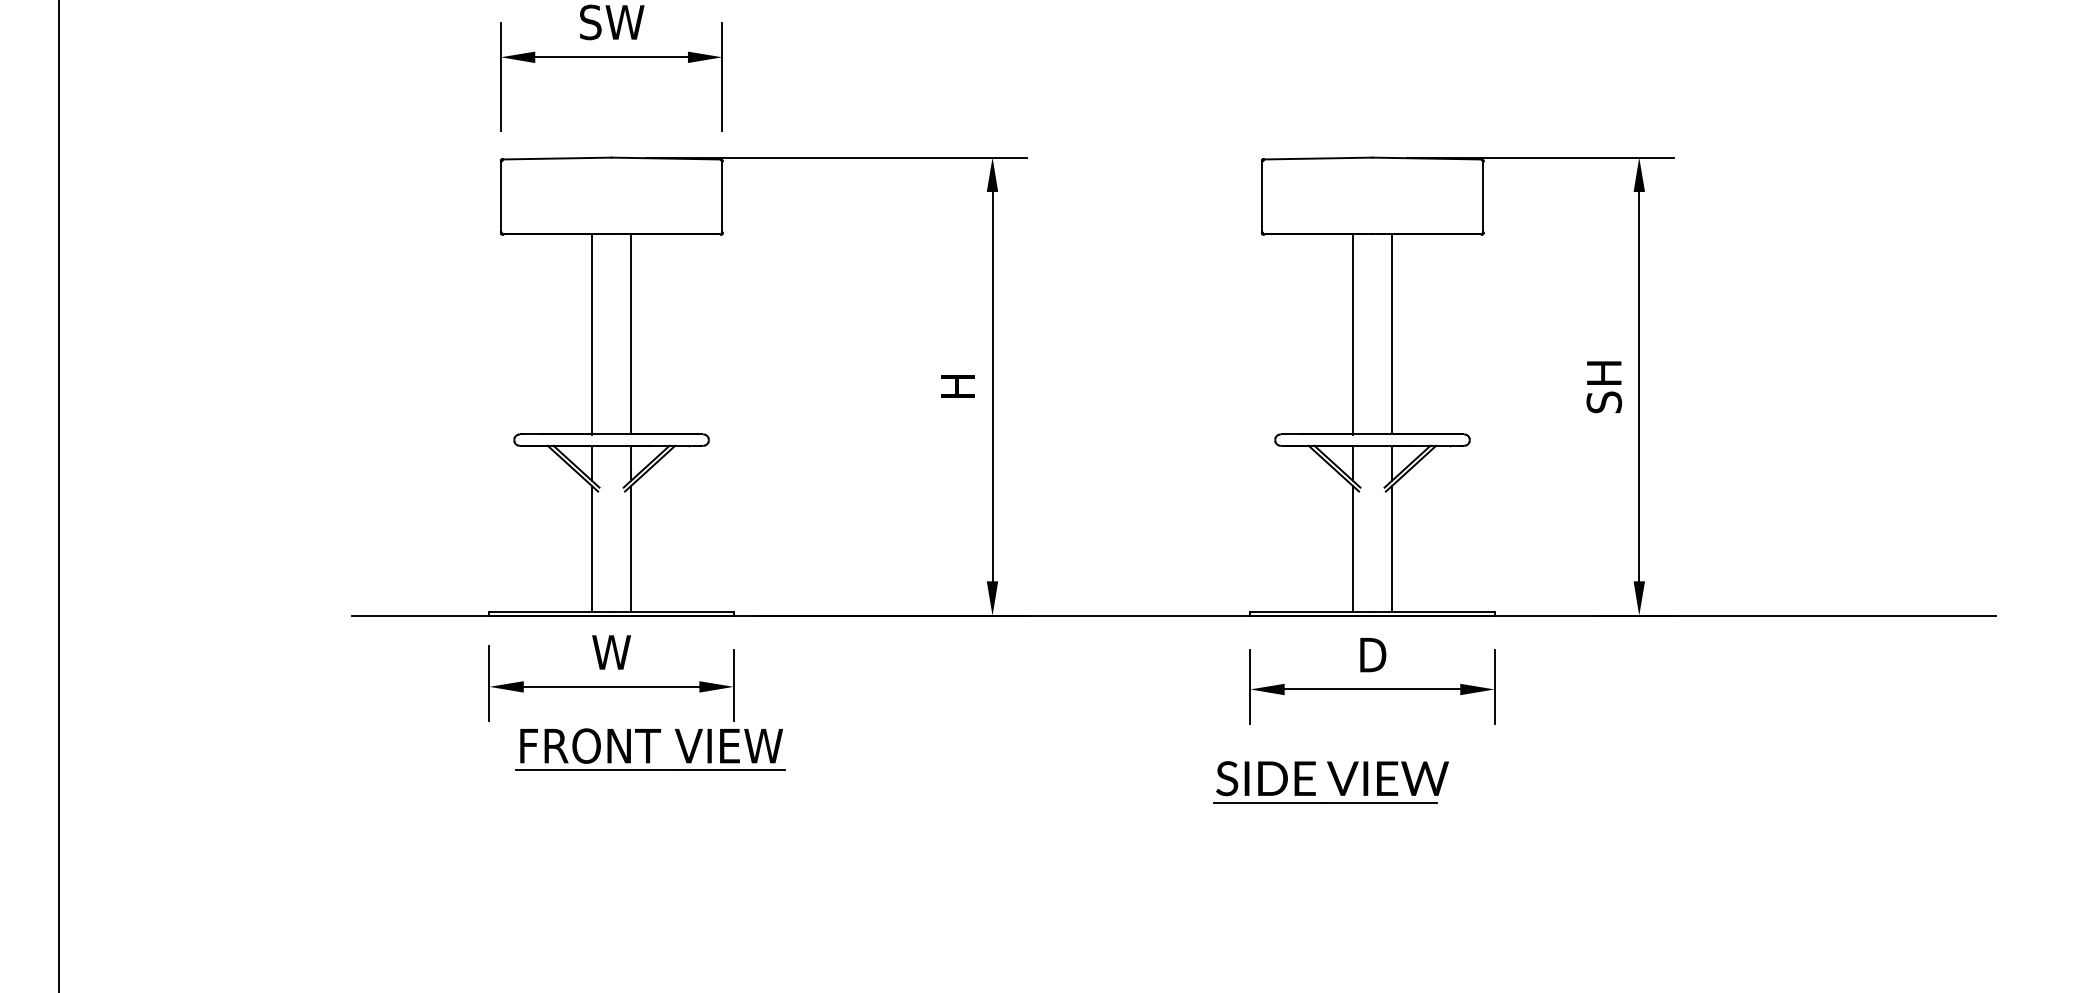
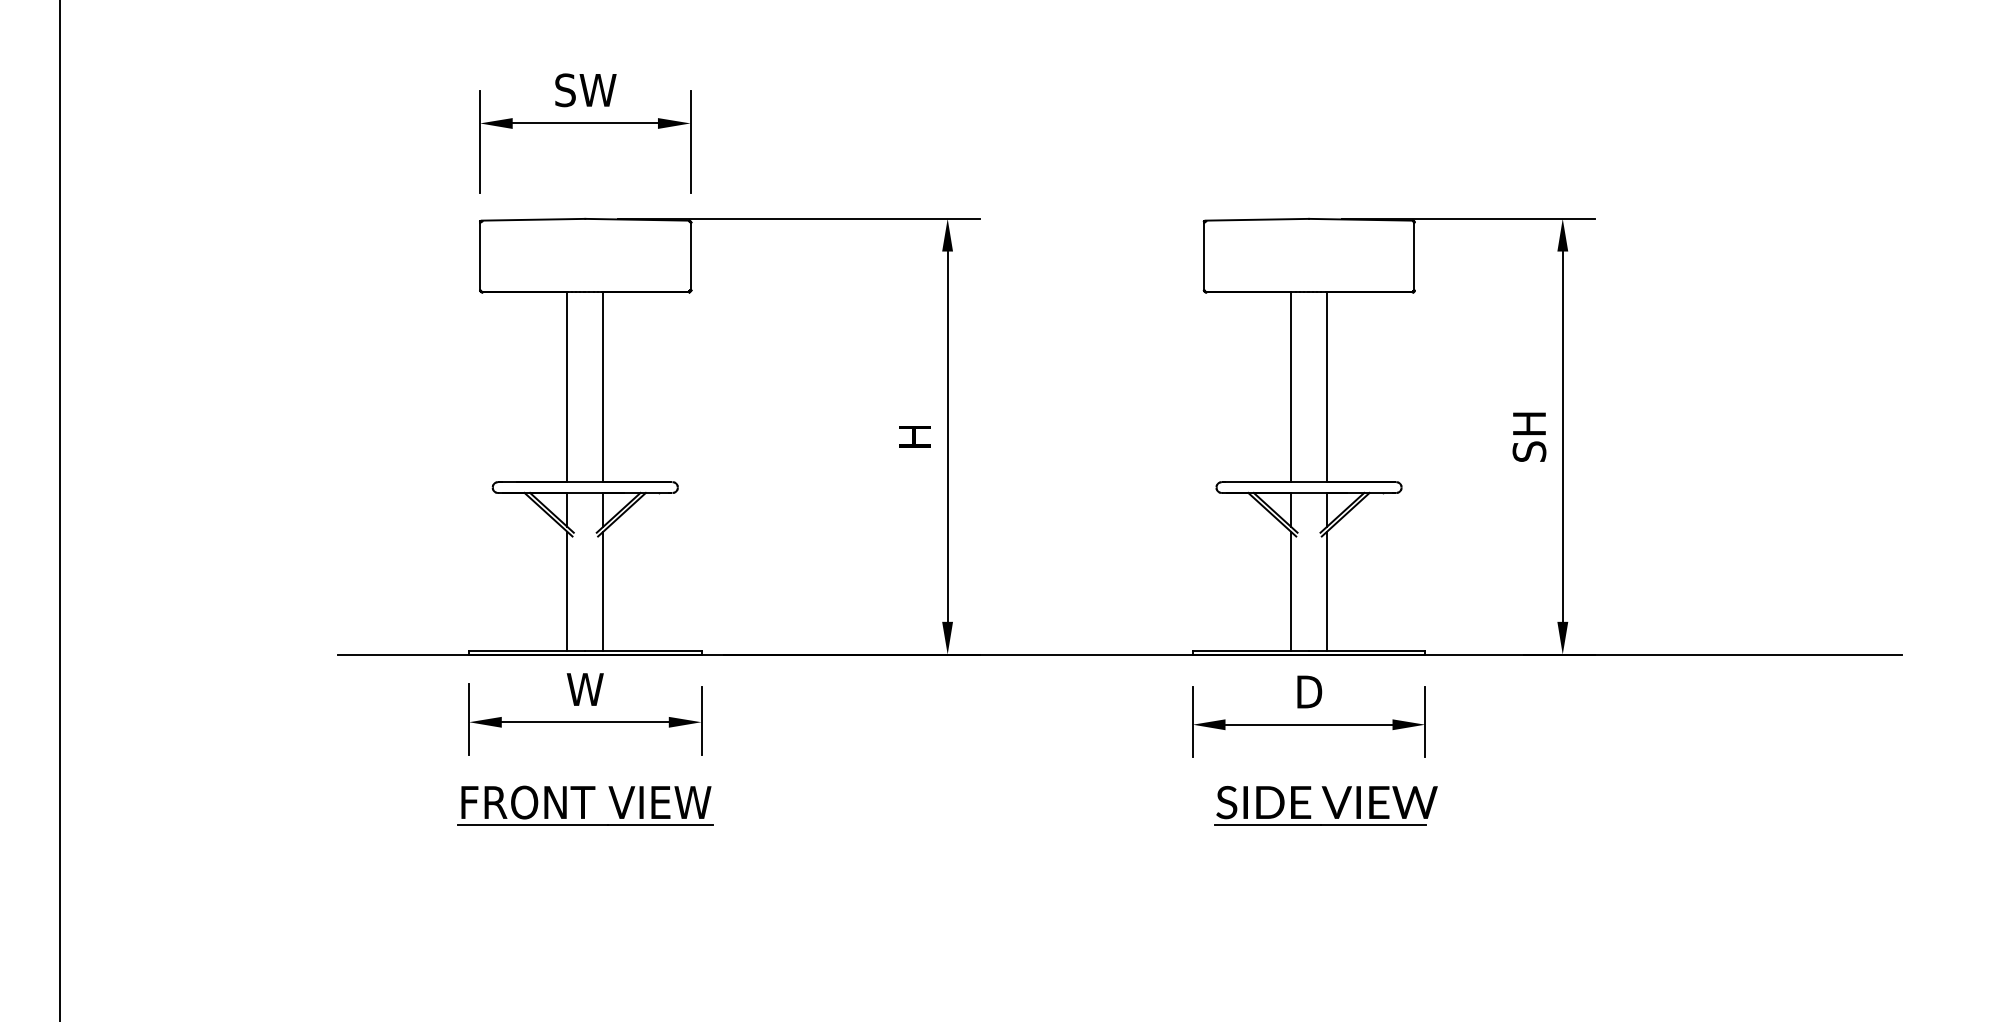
part: (650, 749) -> (585, 805), moved
part: (1330, 781) -> (1325, 805), moved

